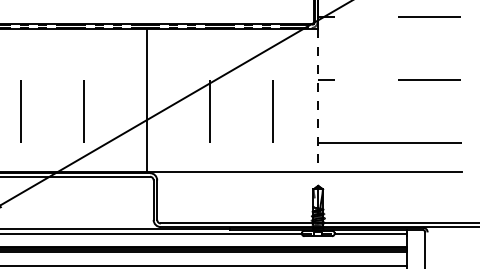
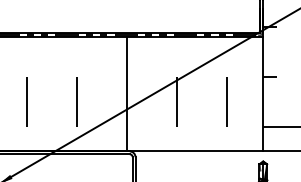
line: (318, 100) -> (263, 93), dashed -> solid

